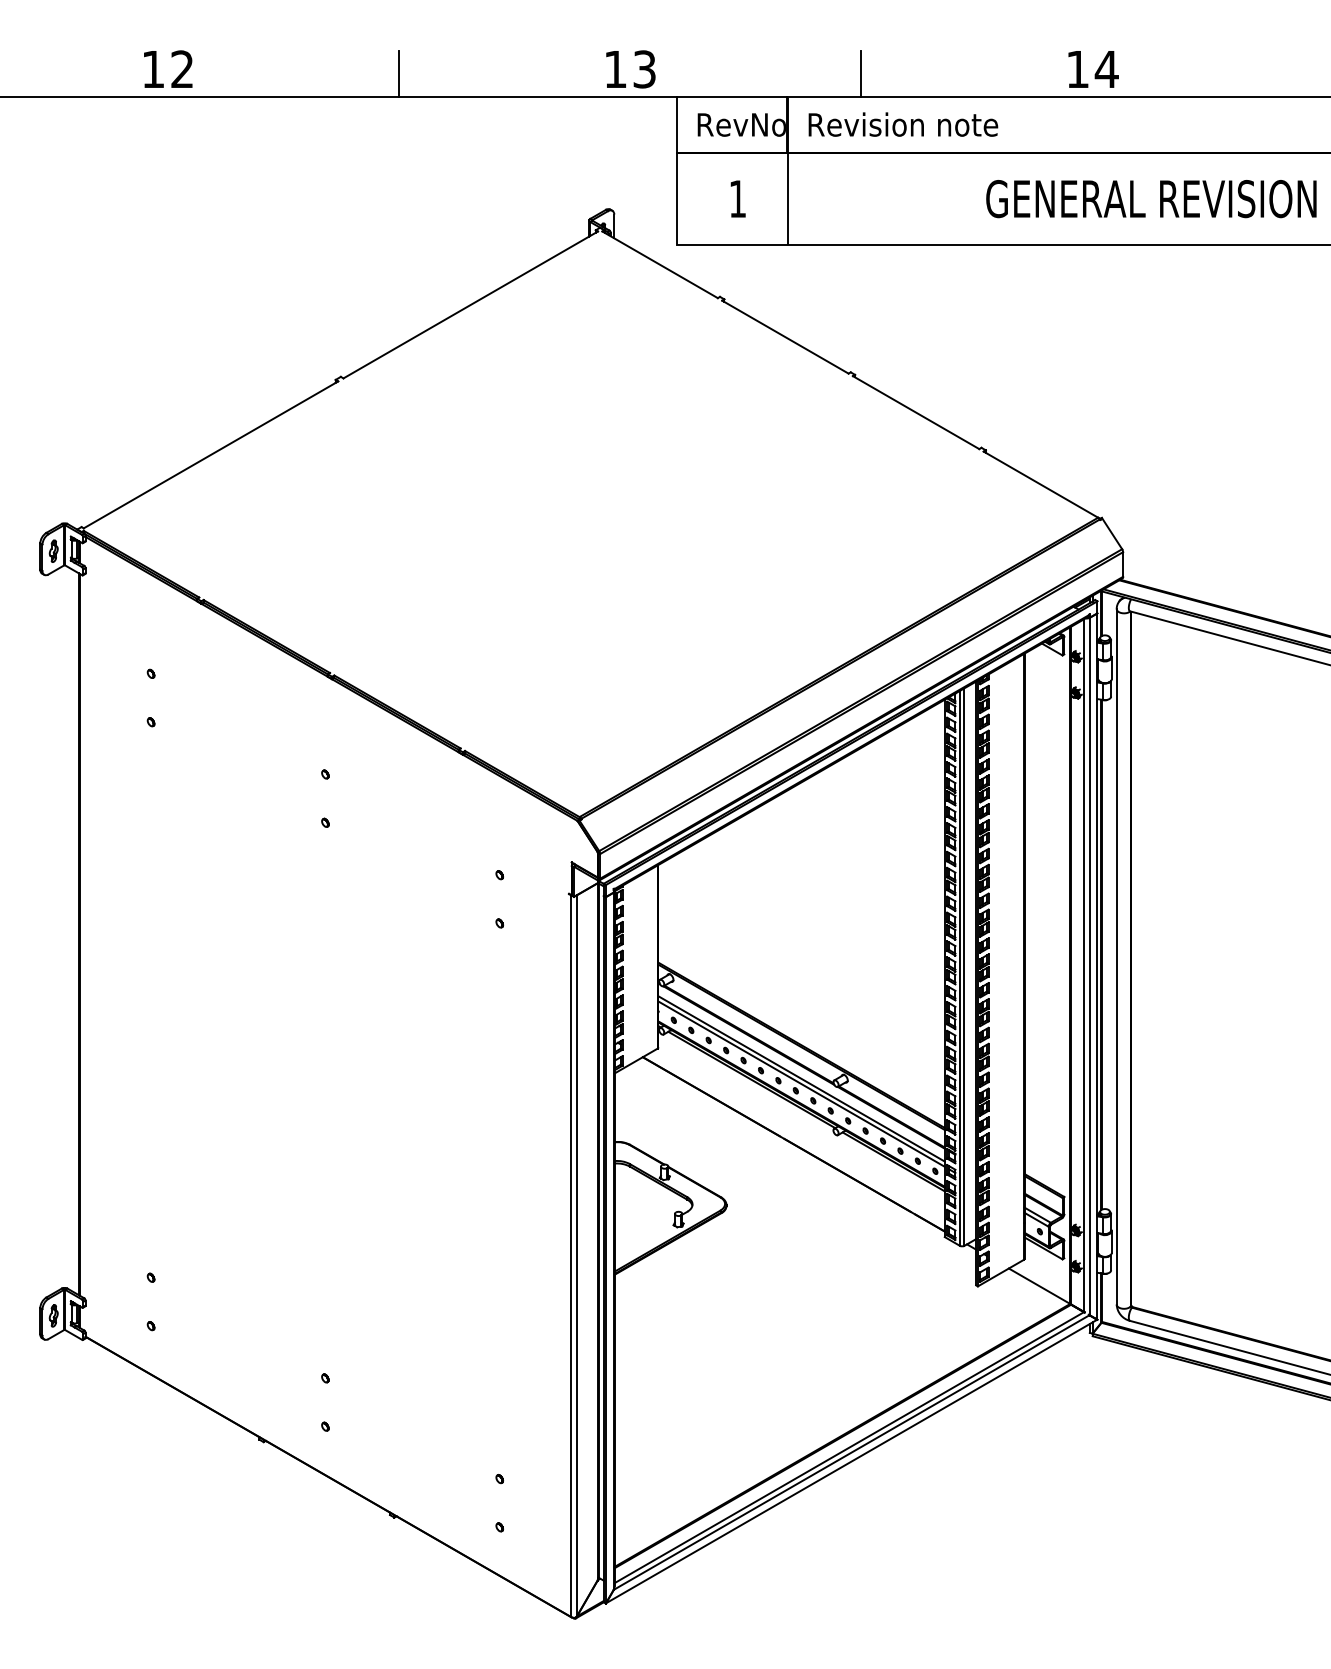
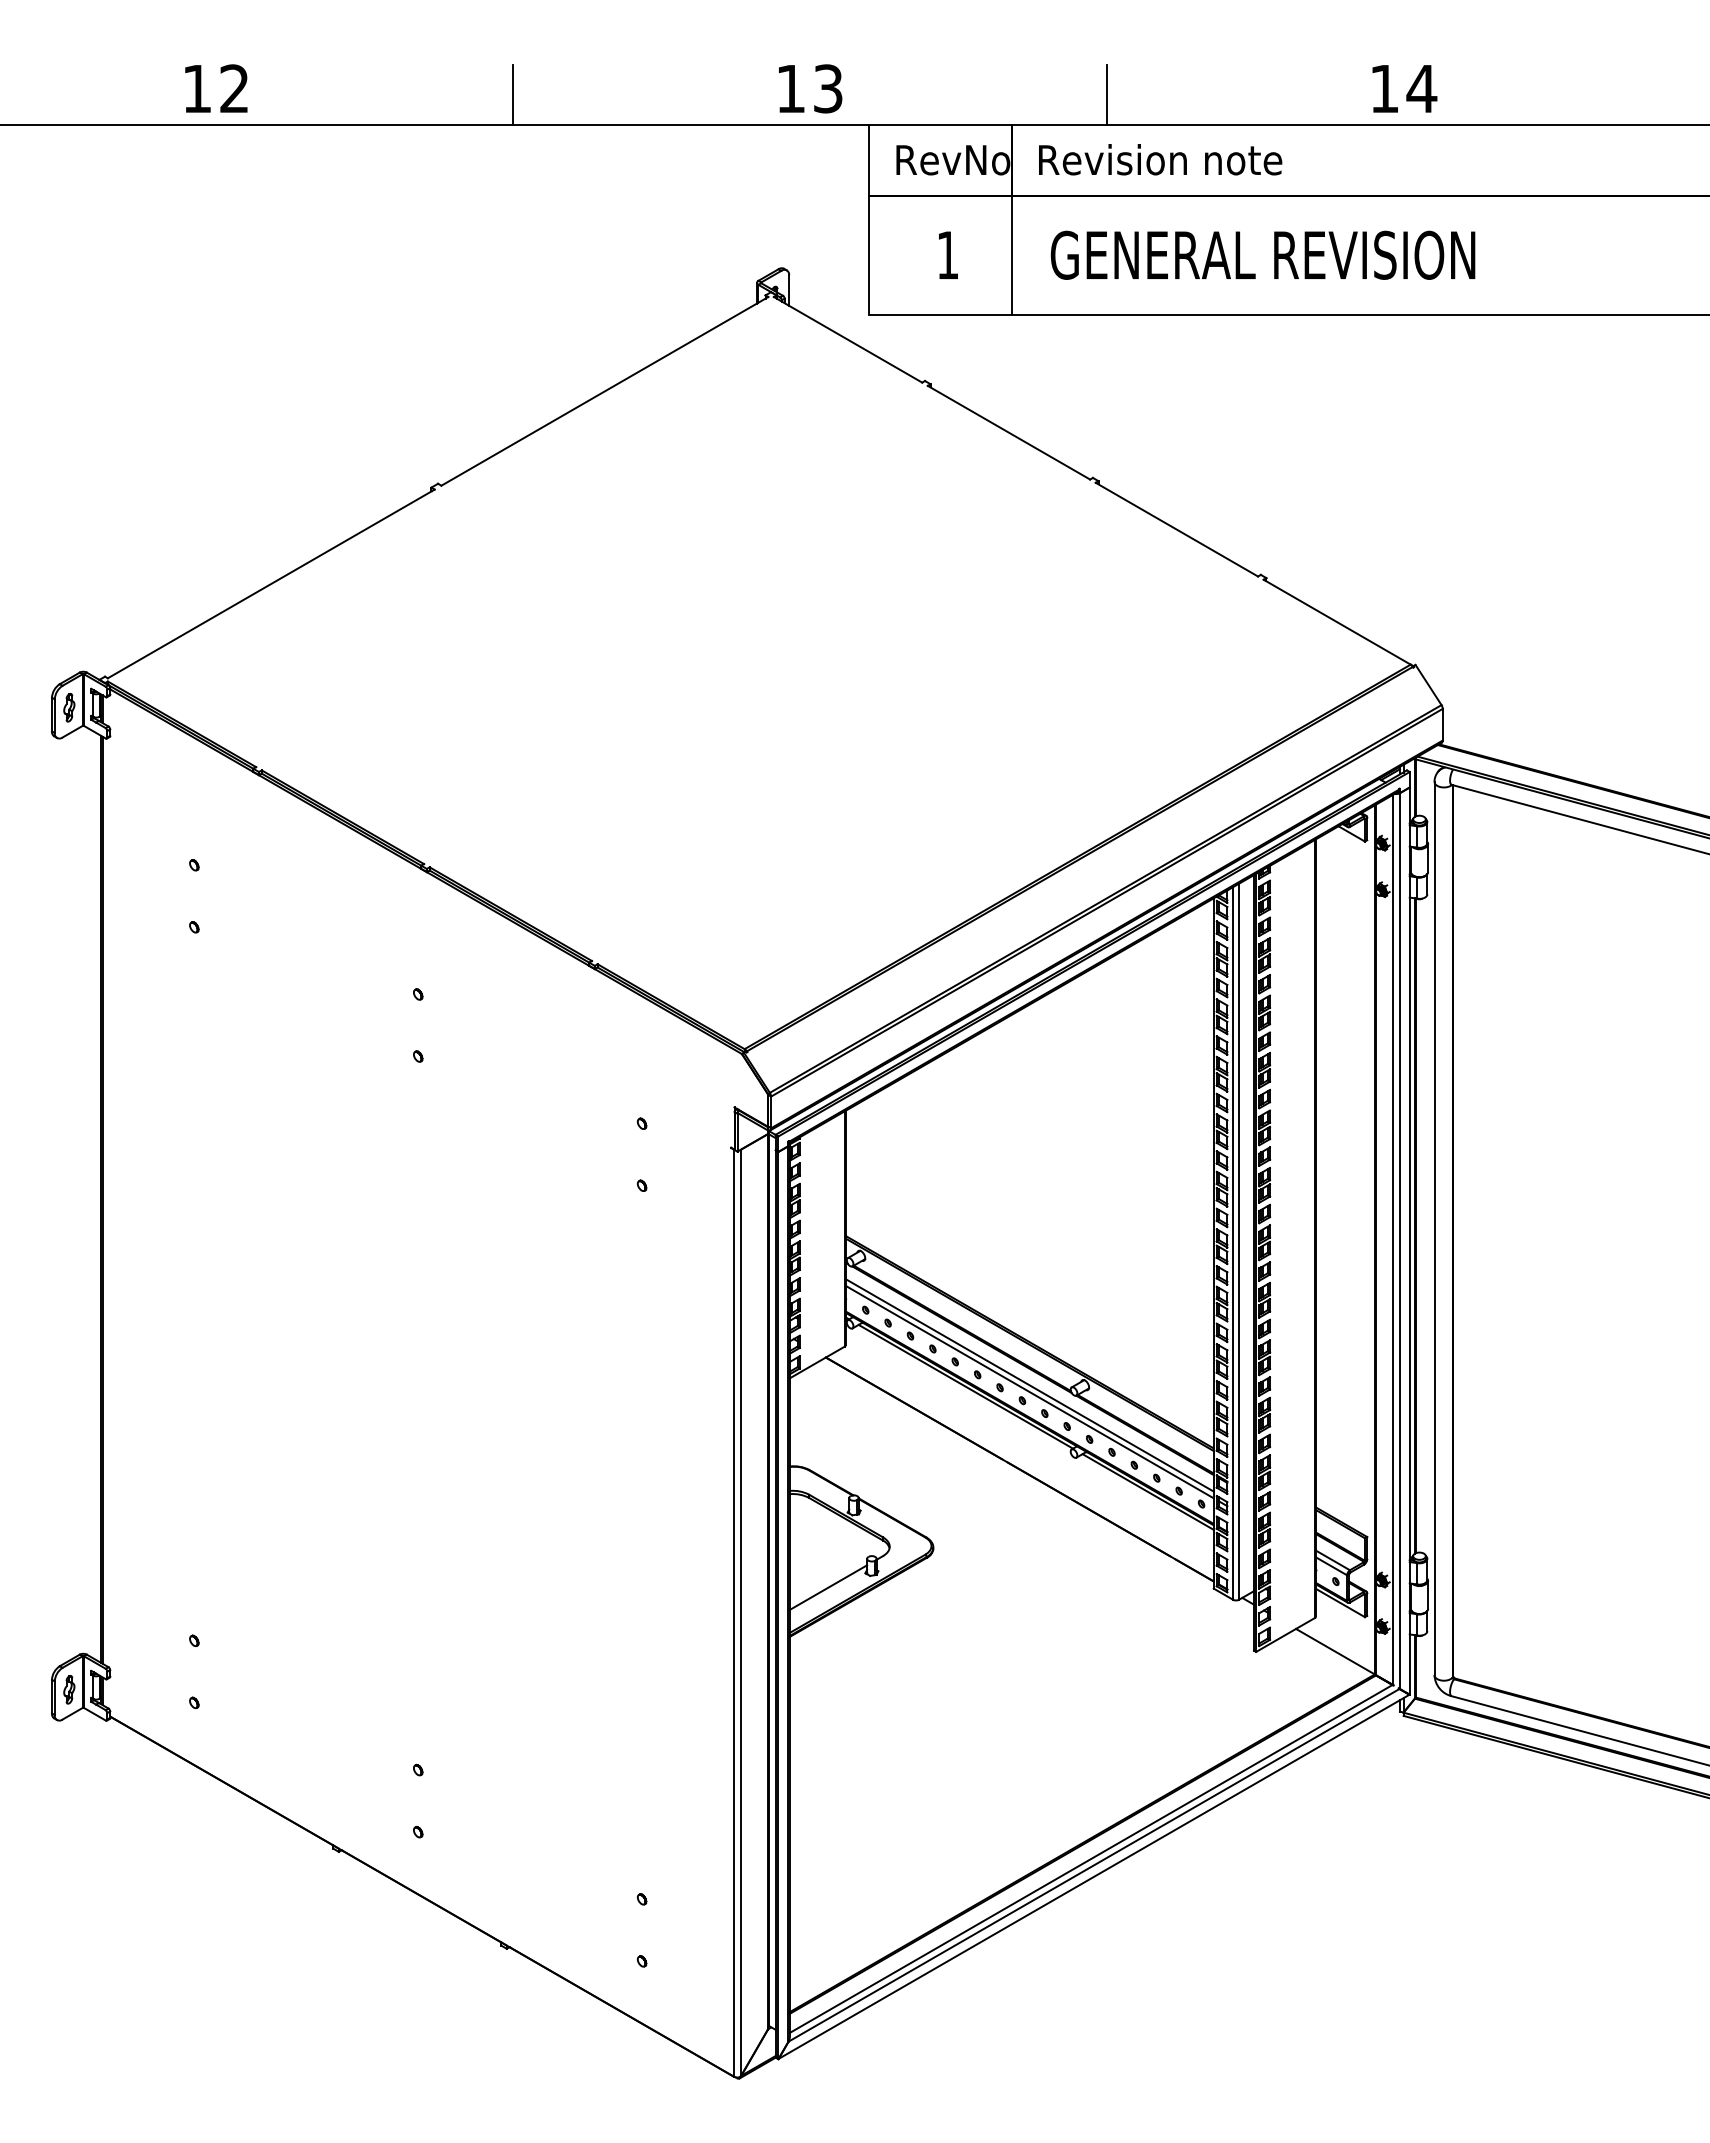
text: (1150, 198) -> (1262, 254), moved
line: (644, 1236) -> (828, 1587), added

